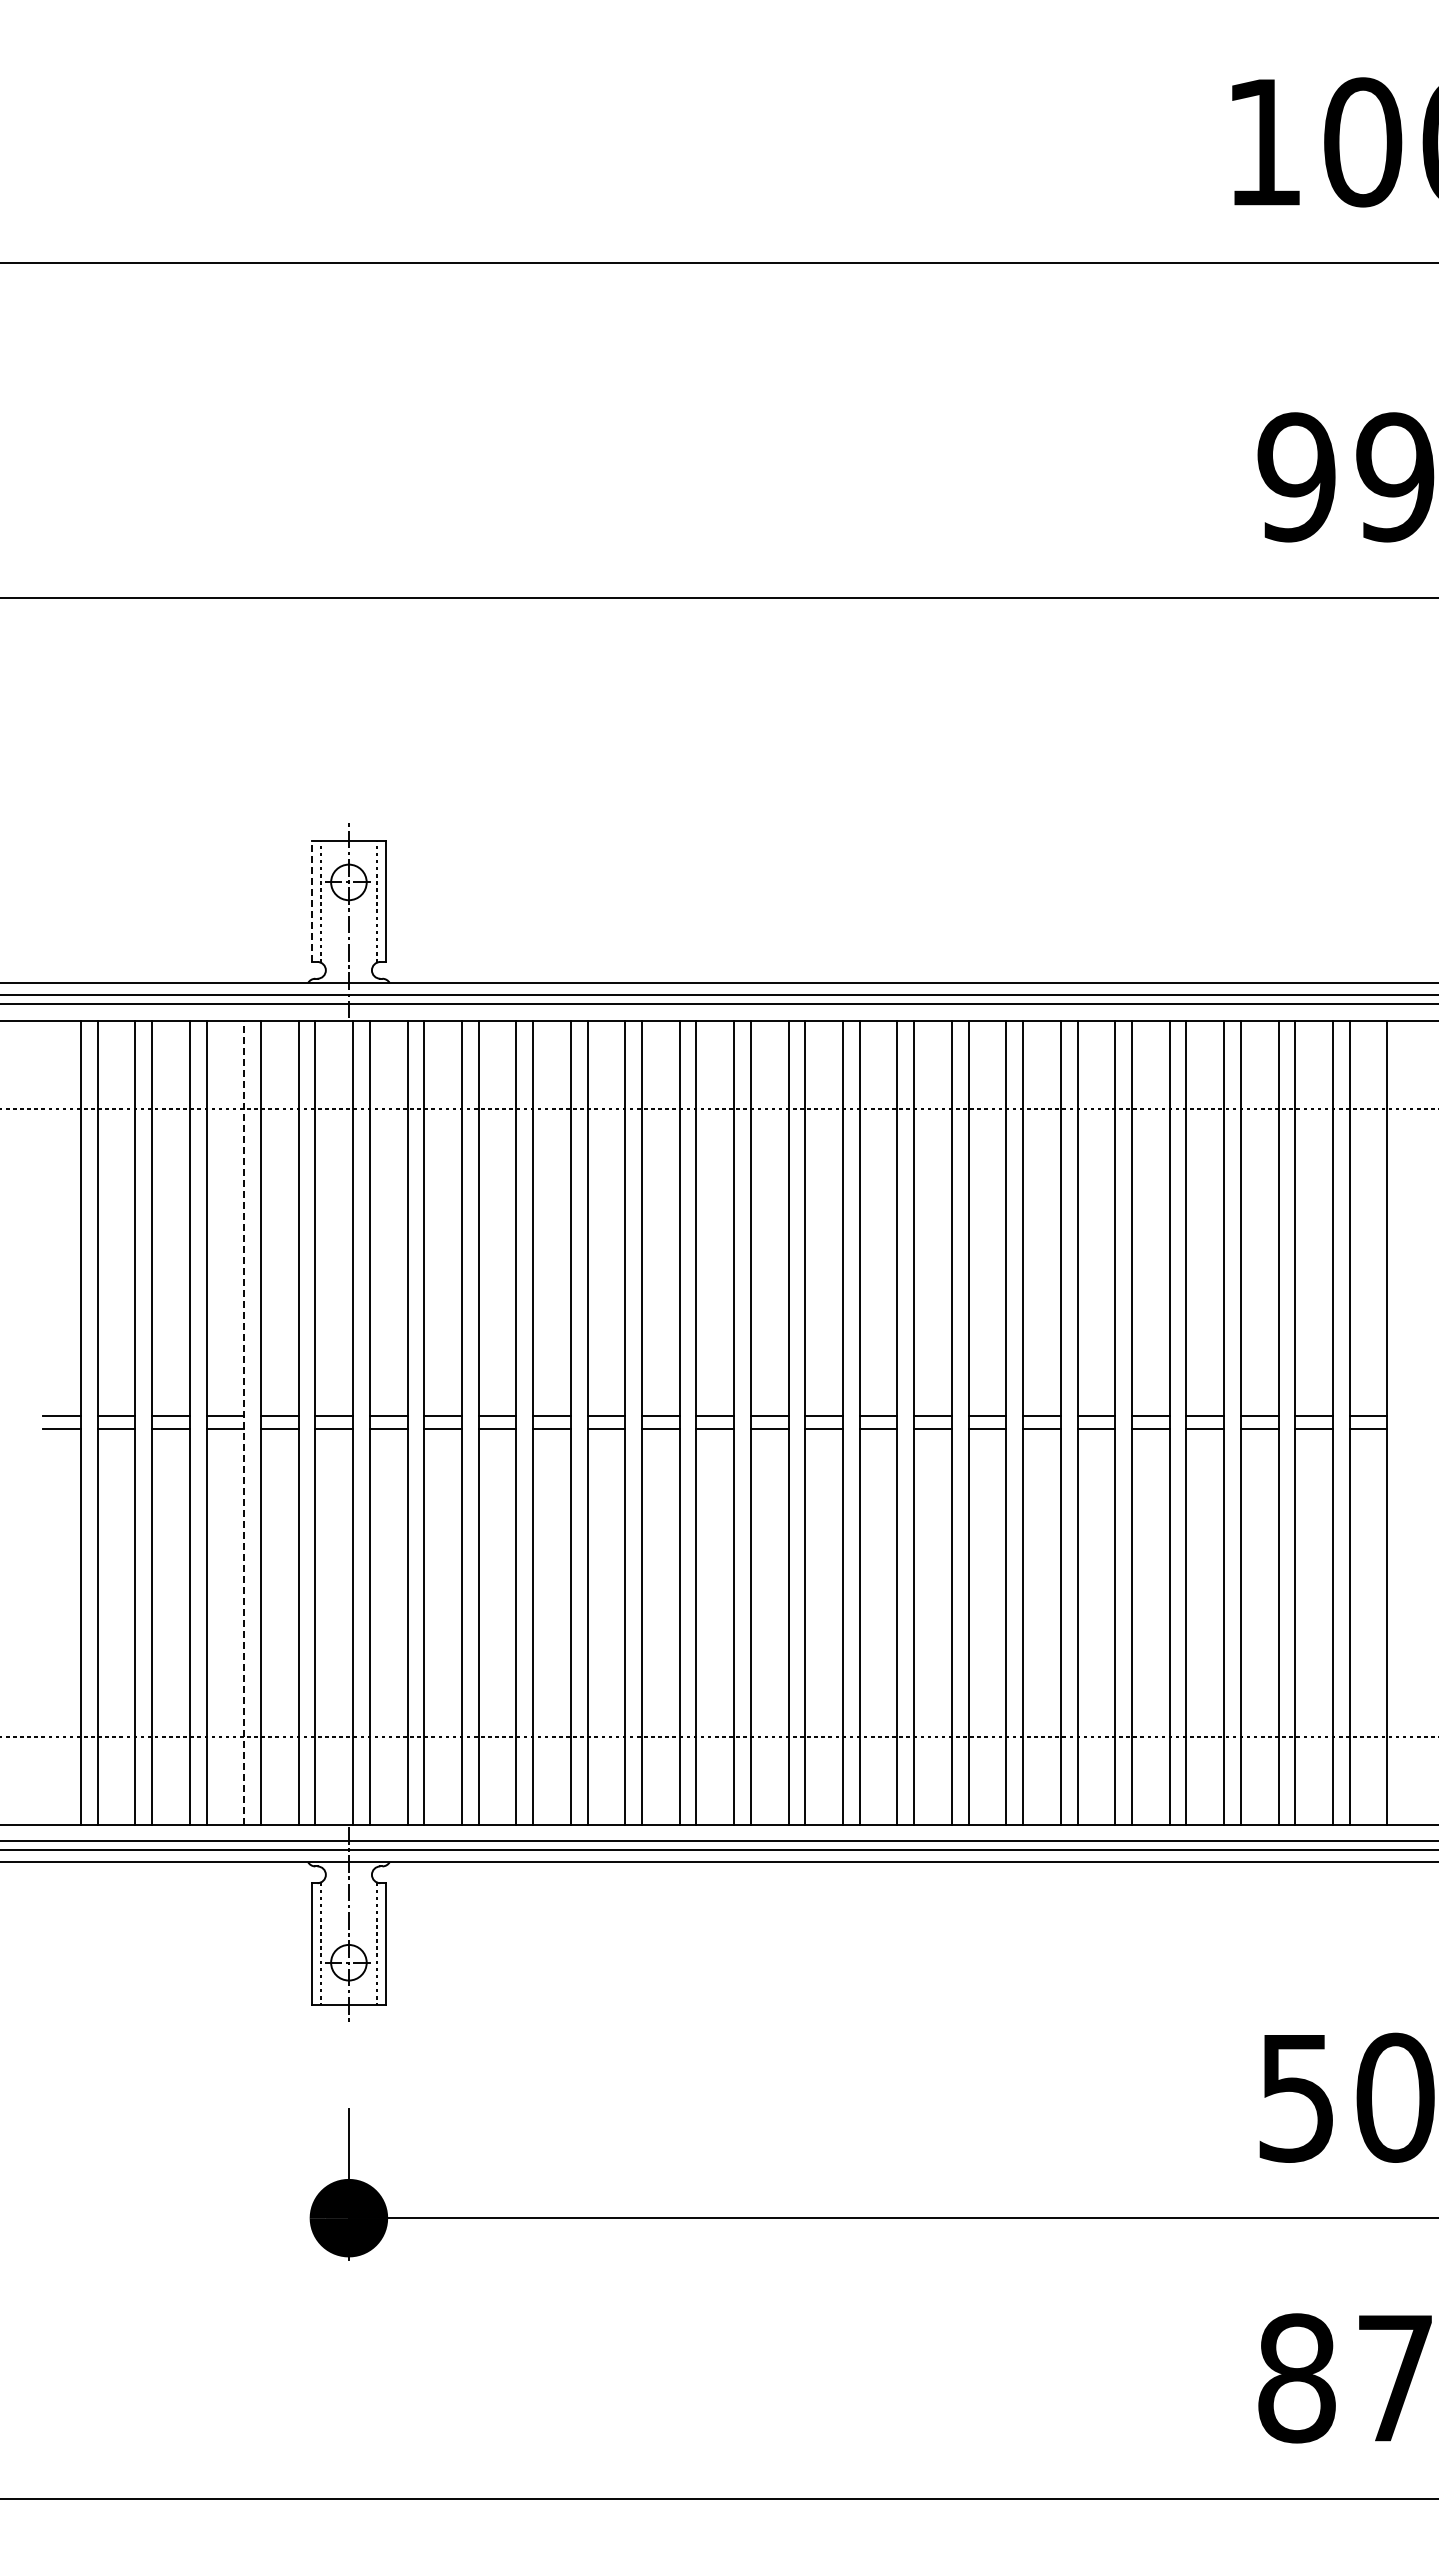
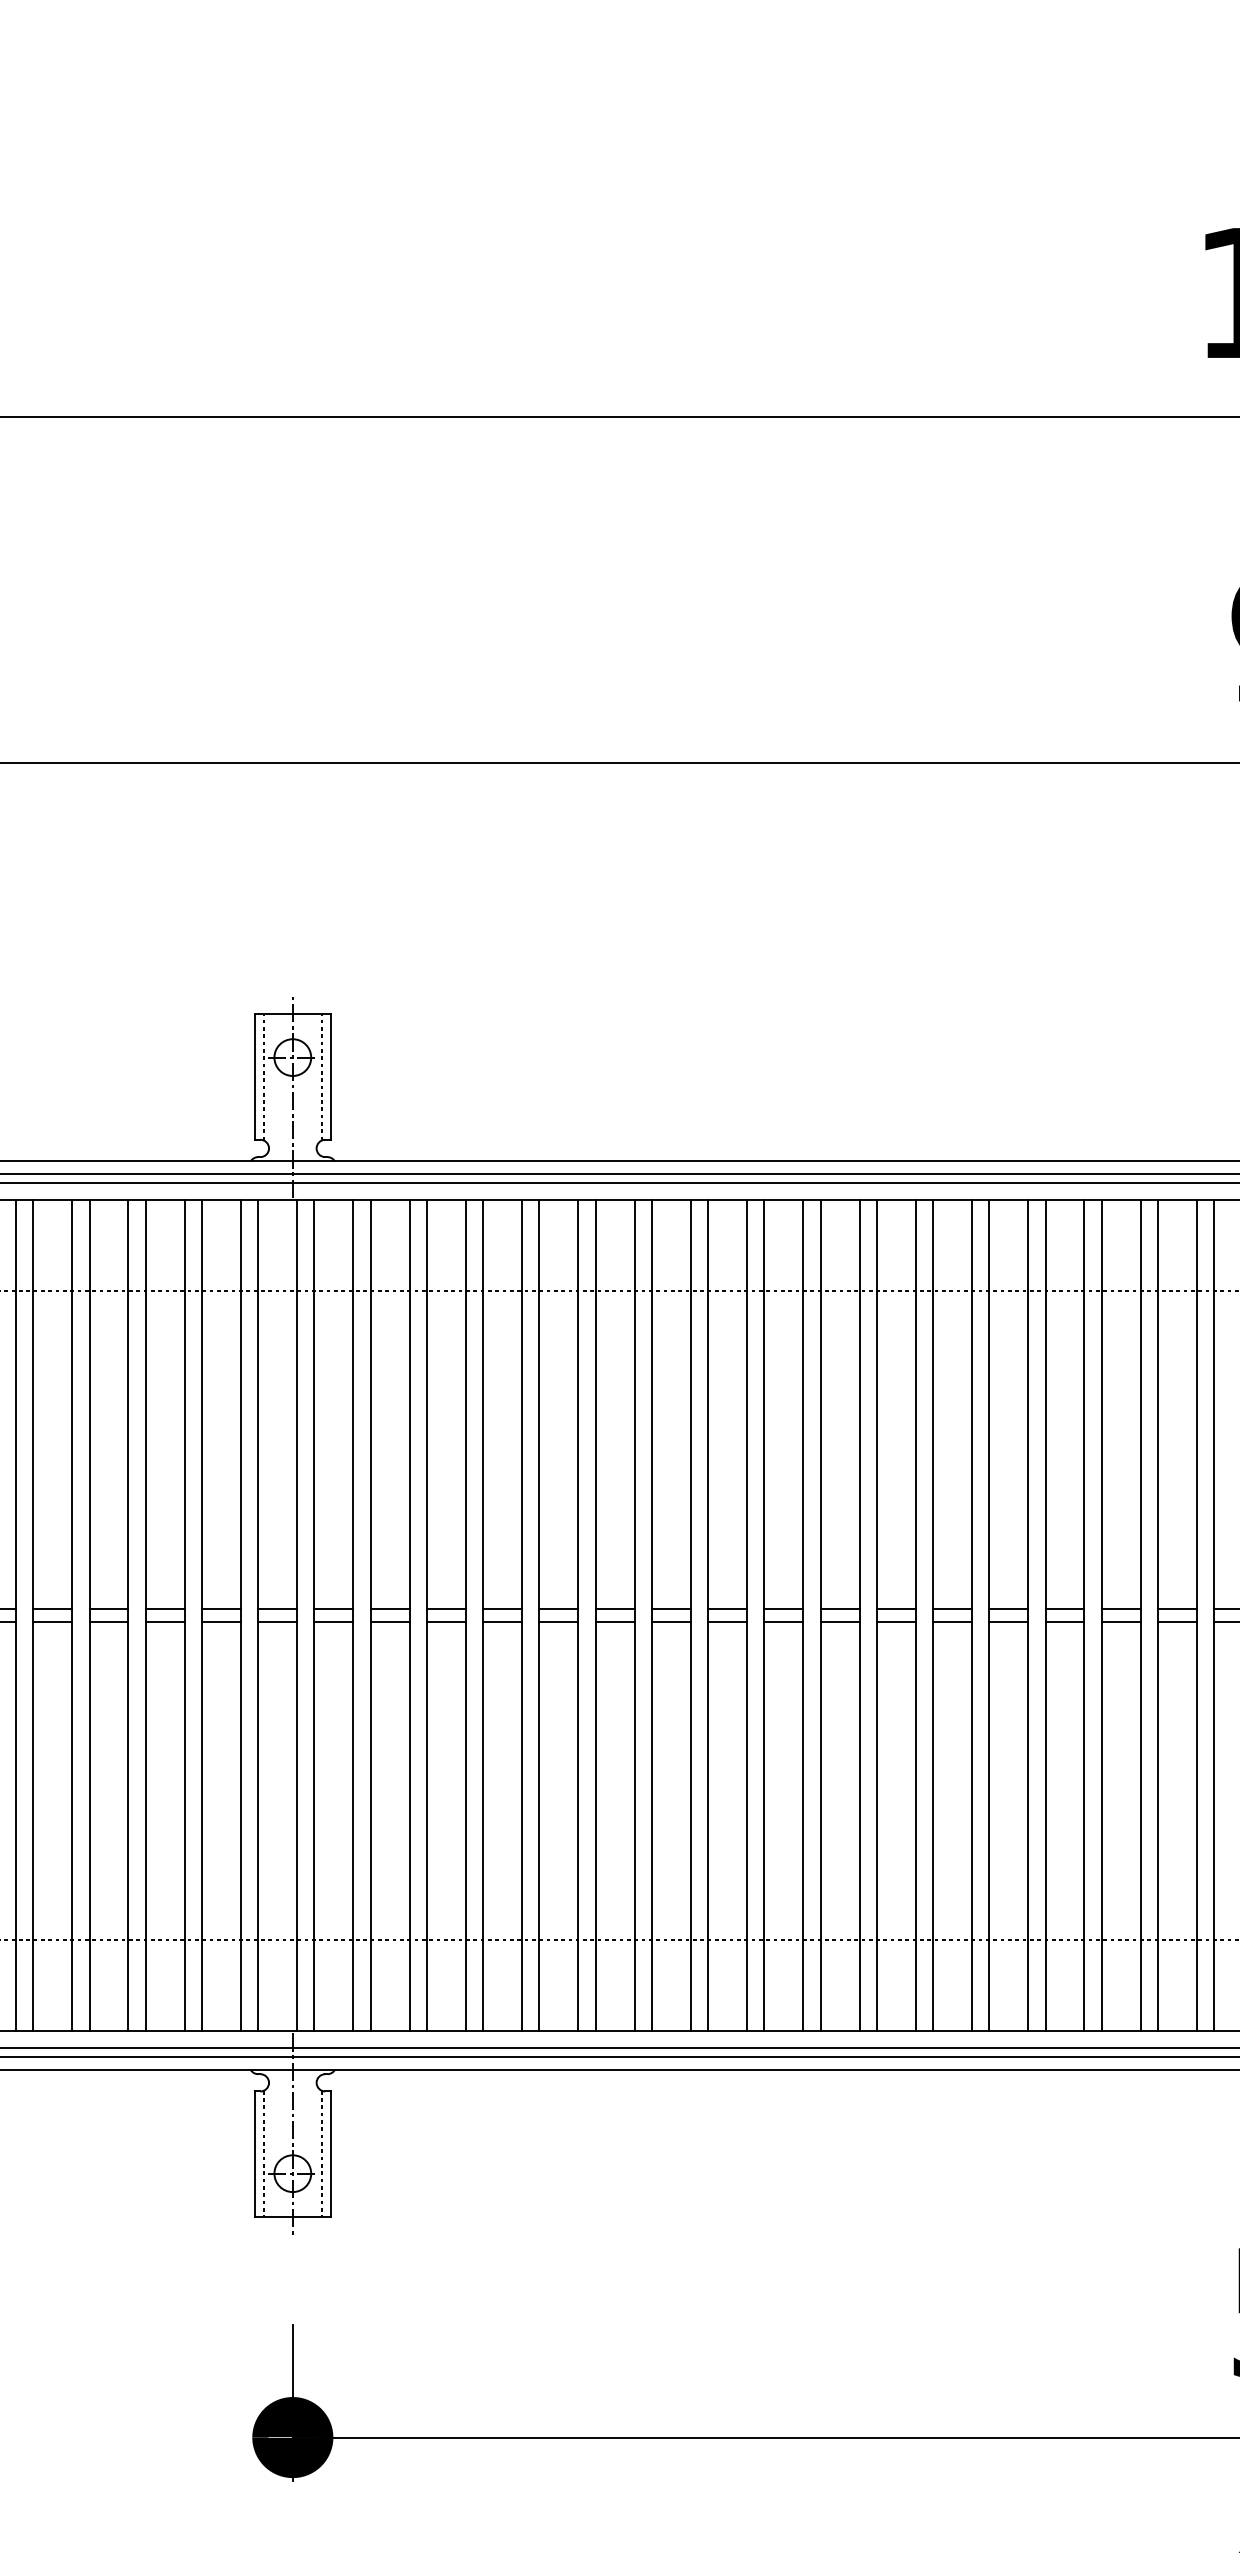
line: (312, 901) -> (255, 1077), dashed -> solid
line: (244, 1422) -> (184, 1615), dashed -> solid

